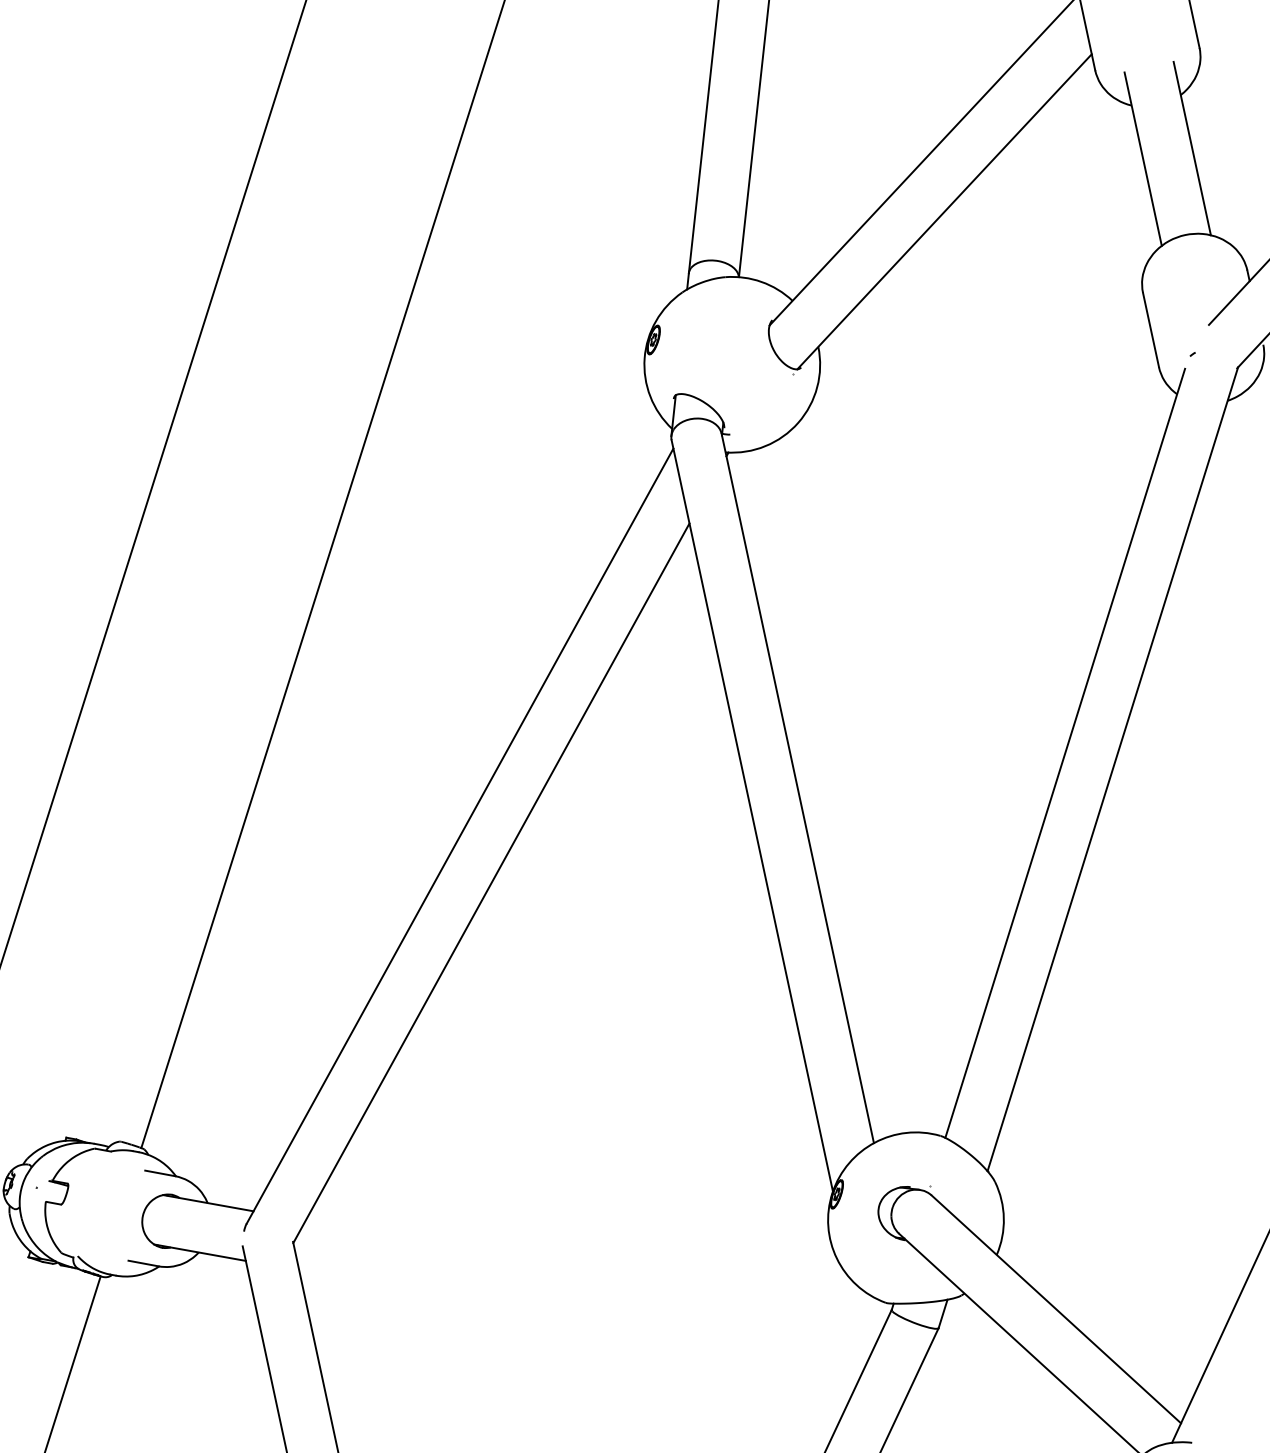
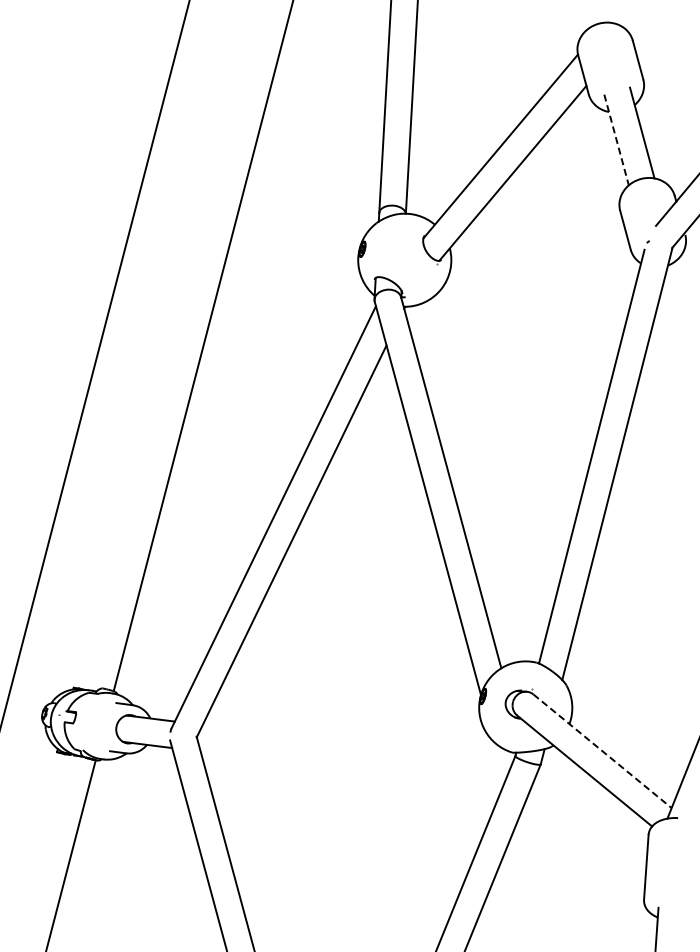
line: (1142, 160) -> (616, 140), solid -> dashed
line: (1056, 1309) -> (602, 751), solid -> dashed

